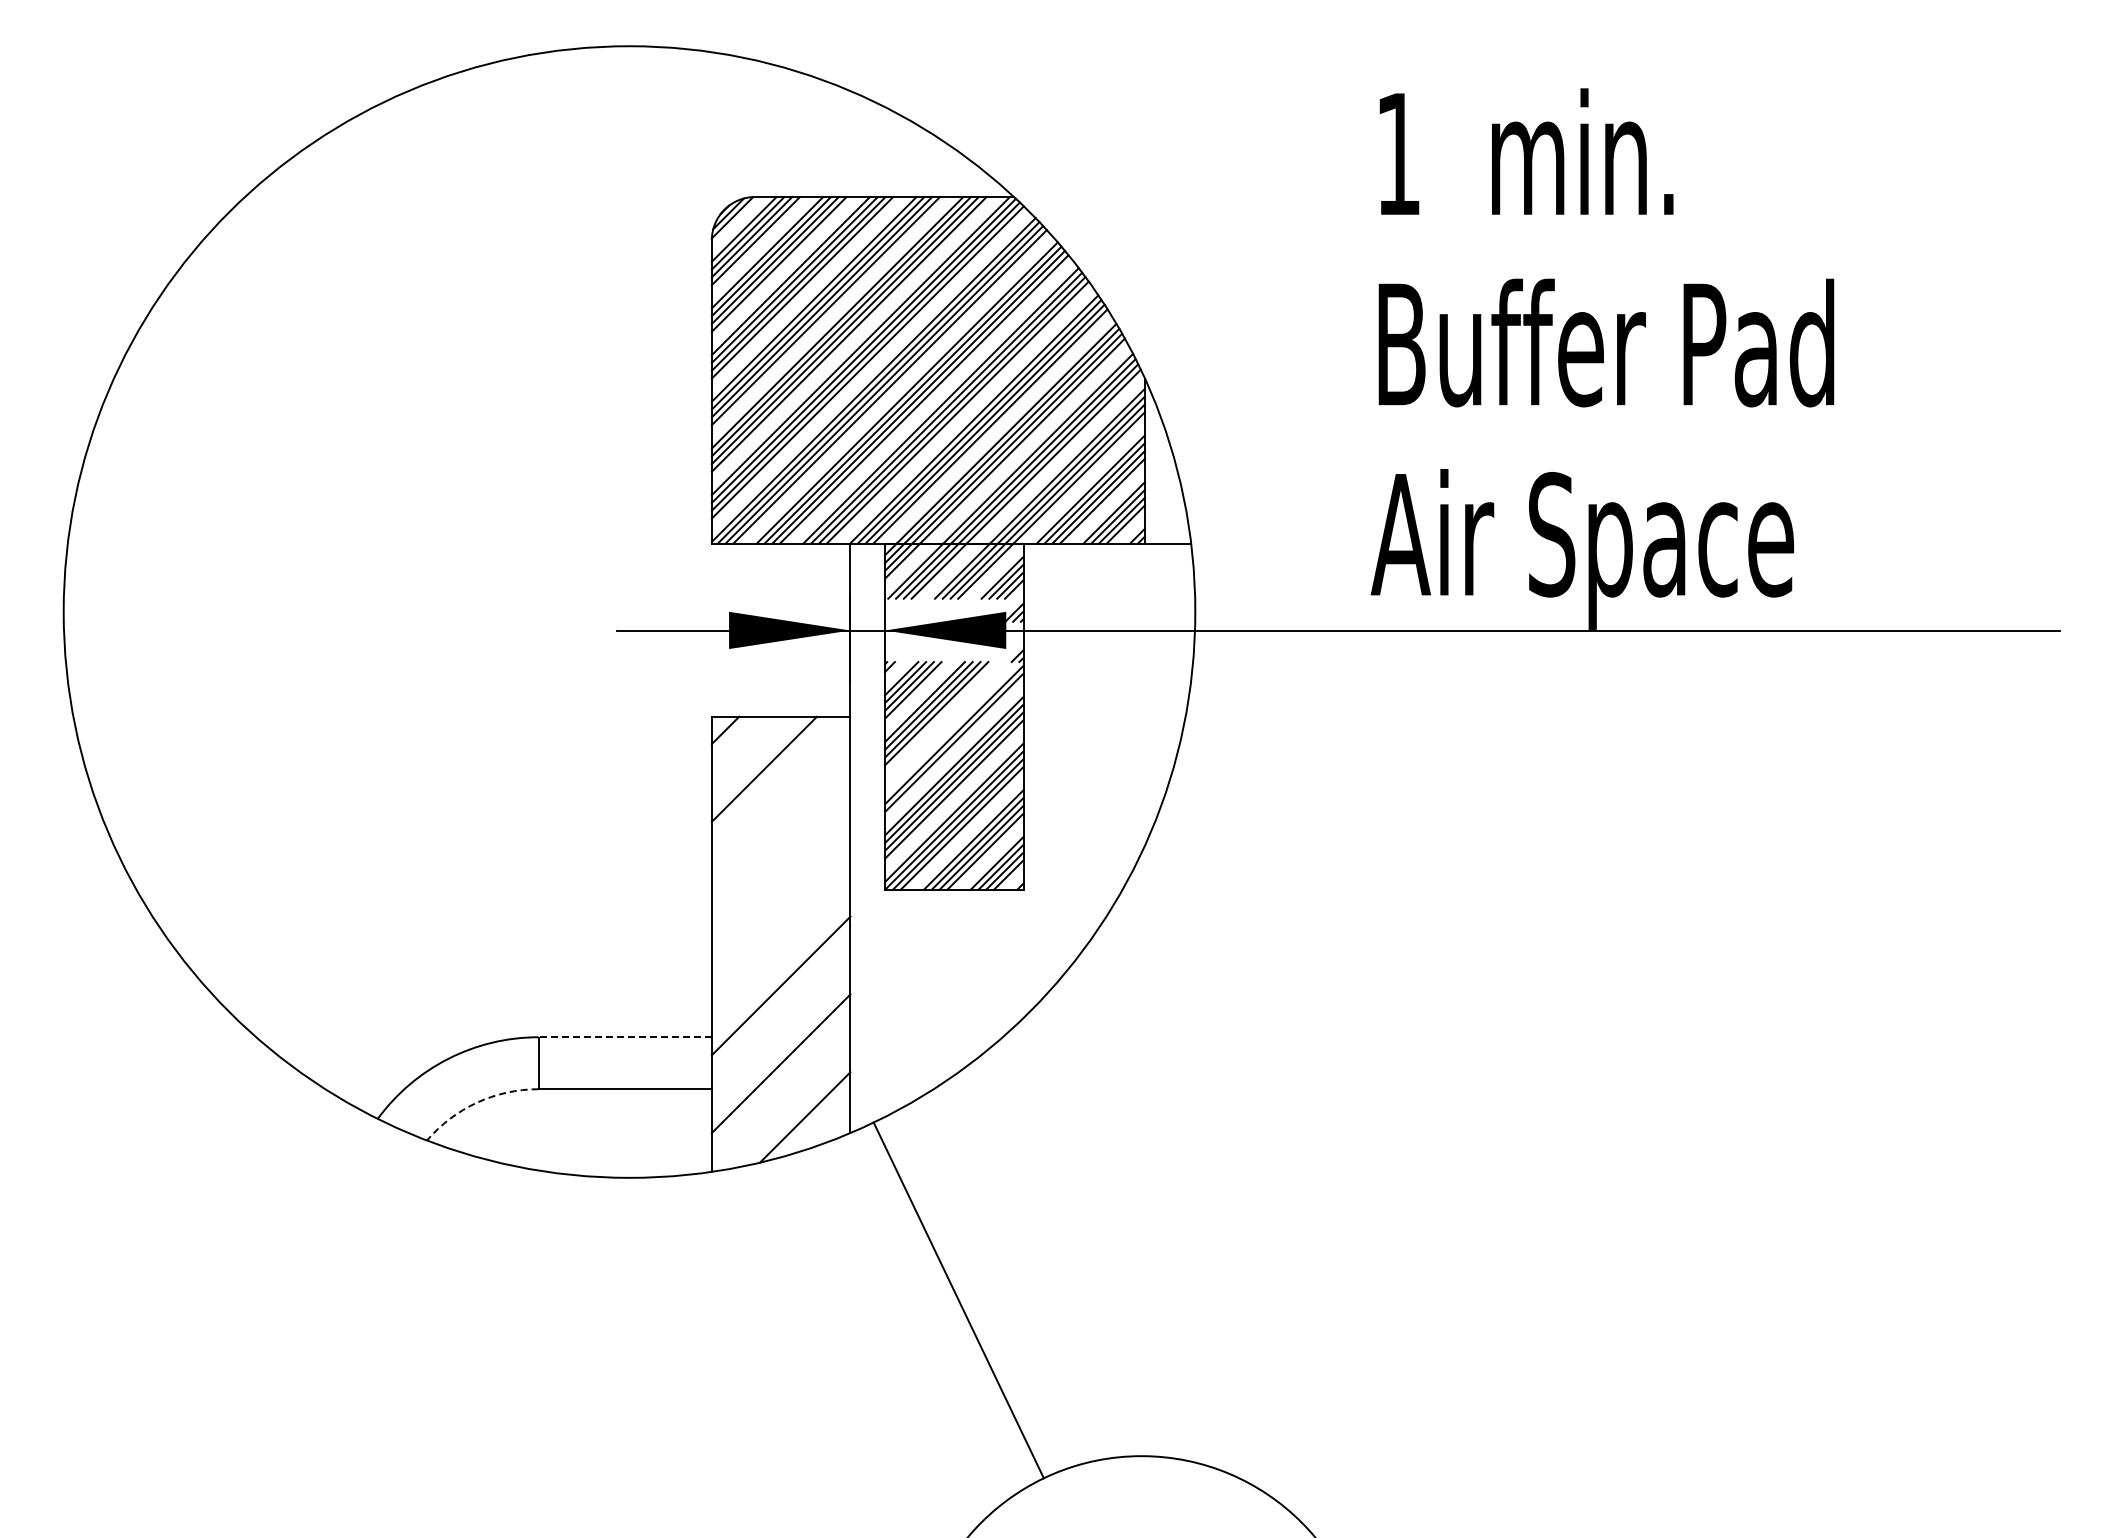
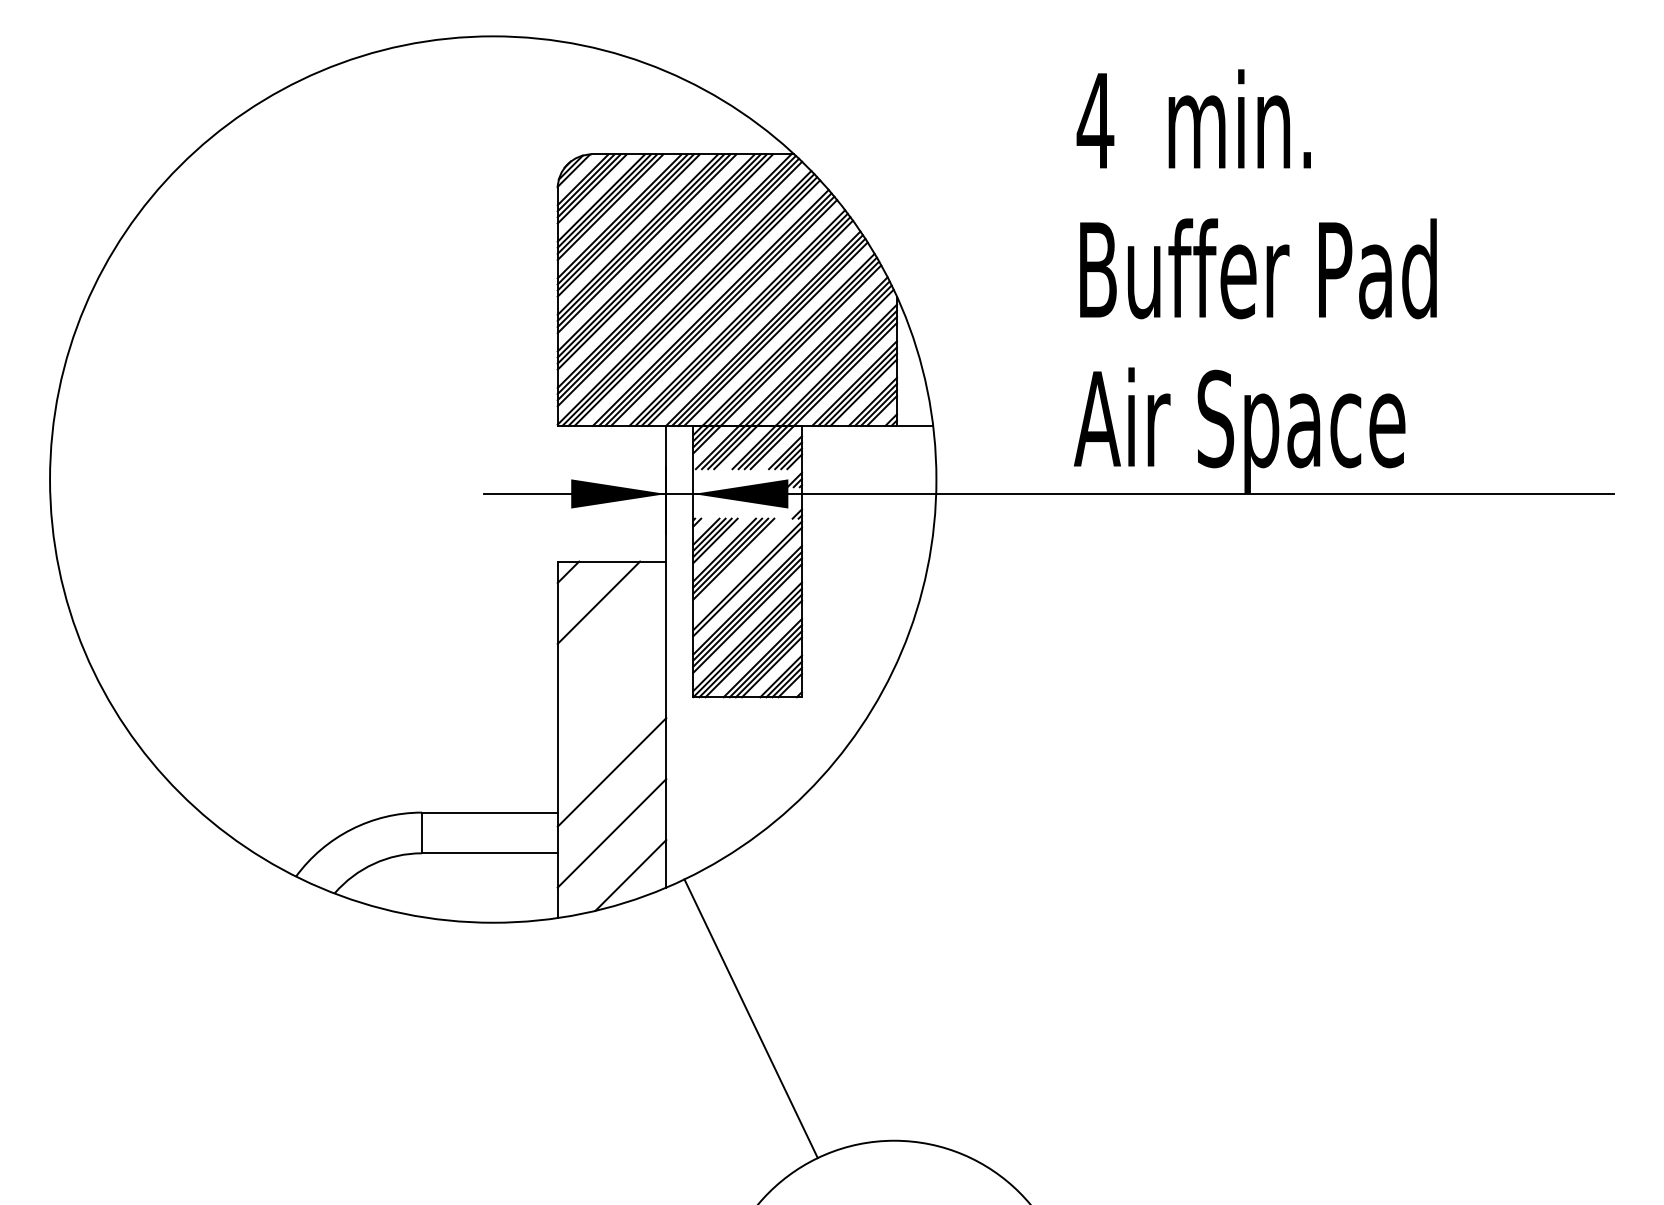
text: (1398, 153) -> (1095, 120), 1 -> 4
line: (625, 1037) -> (490, 812), dashed -> solid
arc: (477, 1102) -> (374, 863), dashed -> solid

